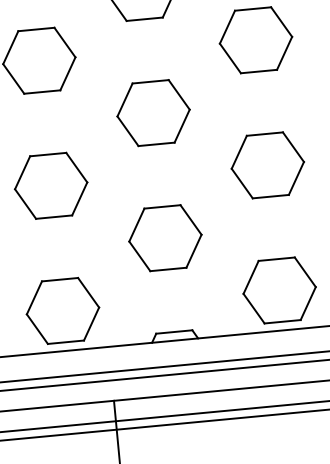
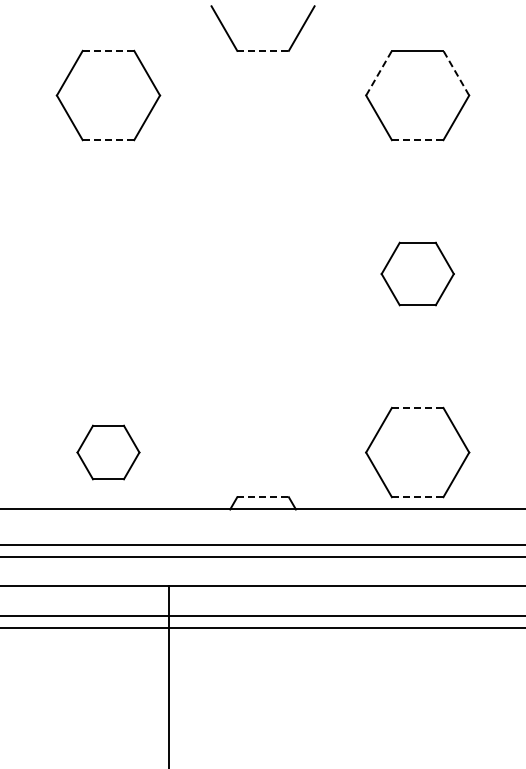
line: (145, 18) -> (263, 50), solid -> dashed
line: (281, 22) -> (456, 73), solid -> dashed
line: (227, 27) -> (379, 73), solid -> dashed
line: (36, 29) -> (108, 50), solid -> dashed
line: (258, 71) -> (417, 140), solid -> dashed
line: (42, 92) -> (108, 140), solid -> dashed
part: (153, 112) -> (262, 184), removed
part: (267, 165) -> (417, 273), size x0.7
part: (51, 185) -> (108, 273), removed
part: (164, 237) -> (262, 362), removed
line: (276, 258) -> (417, 407), solid -> dashed
part: (63, 310) -> (108, 452), size x0.6
line: (282, 321) -> (417, 497), solid -> dashed
line: (174, 332) -> (263, 497), solid -> dashed

